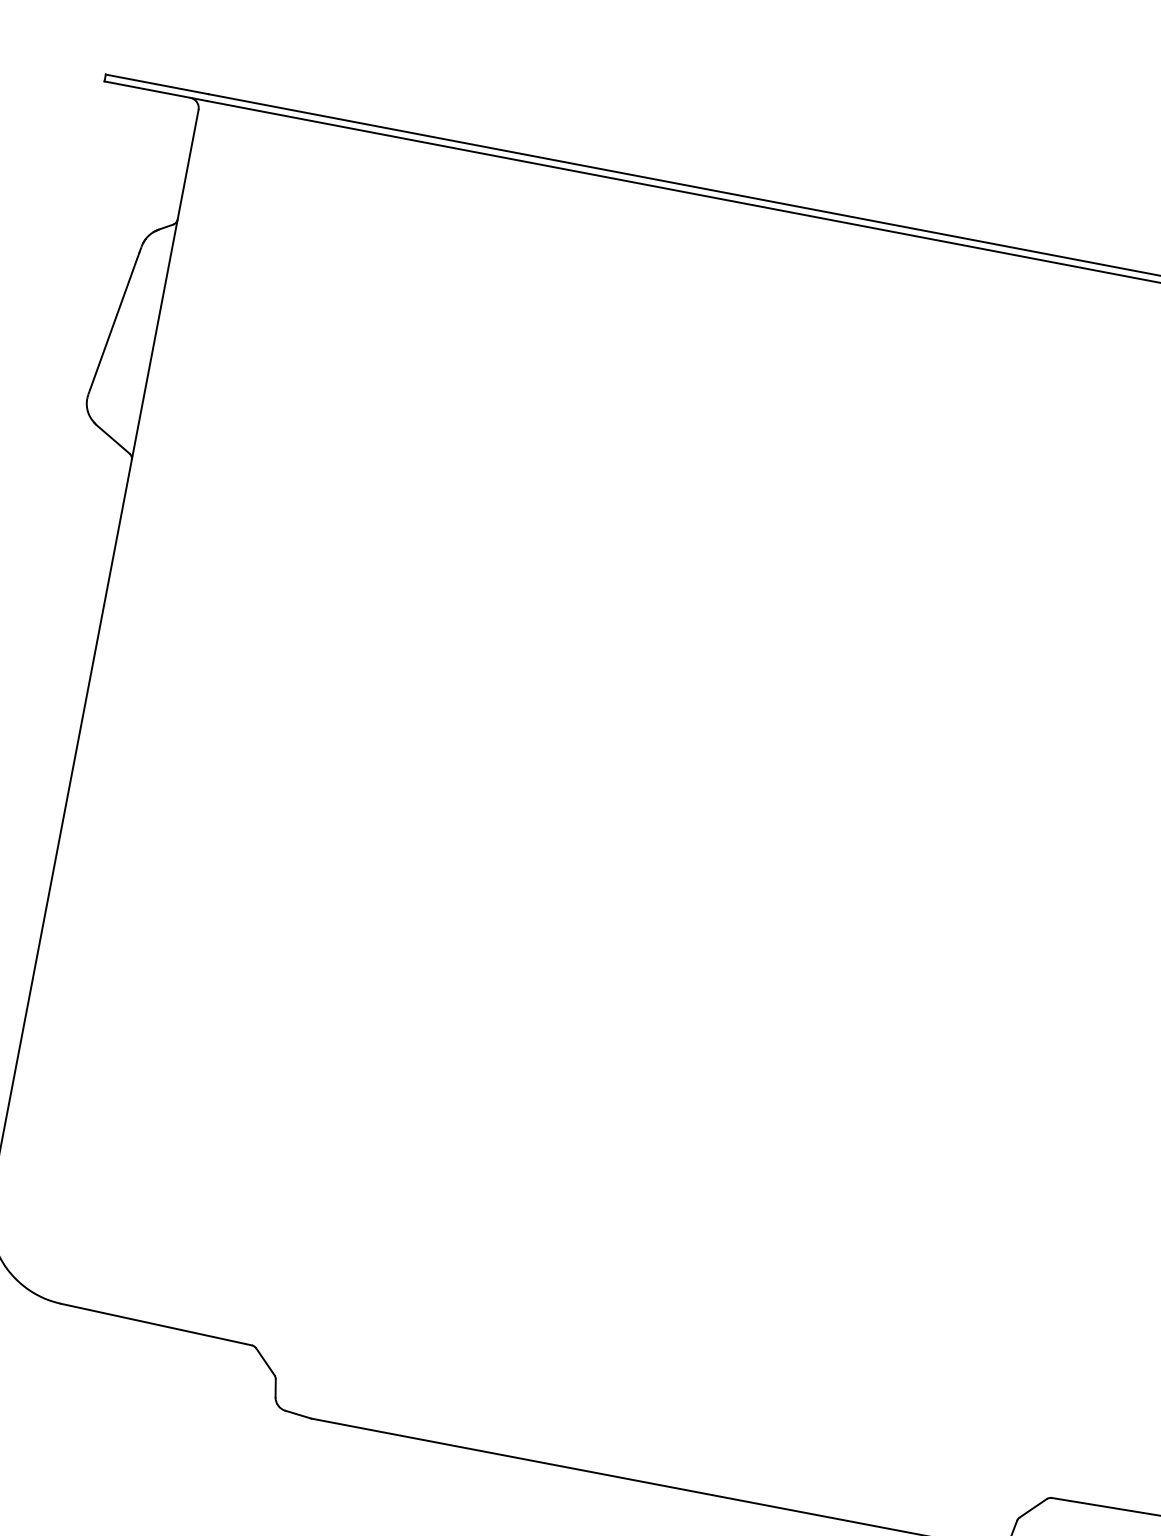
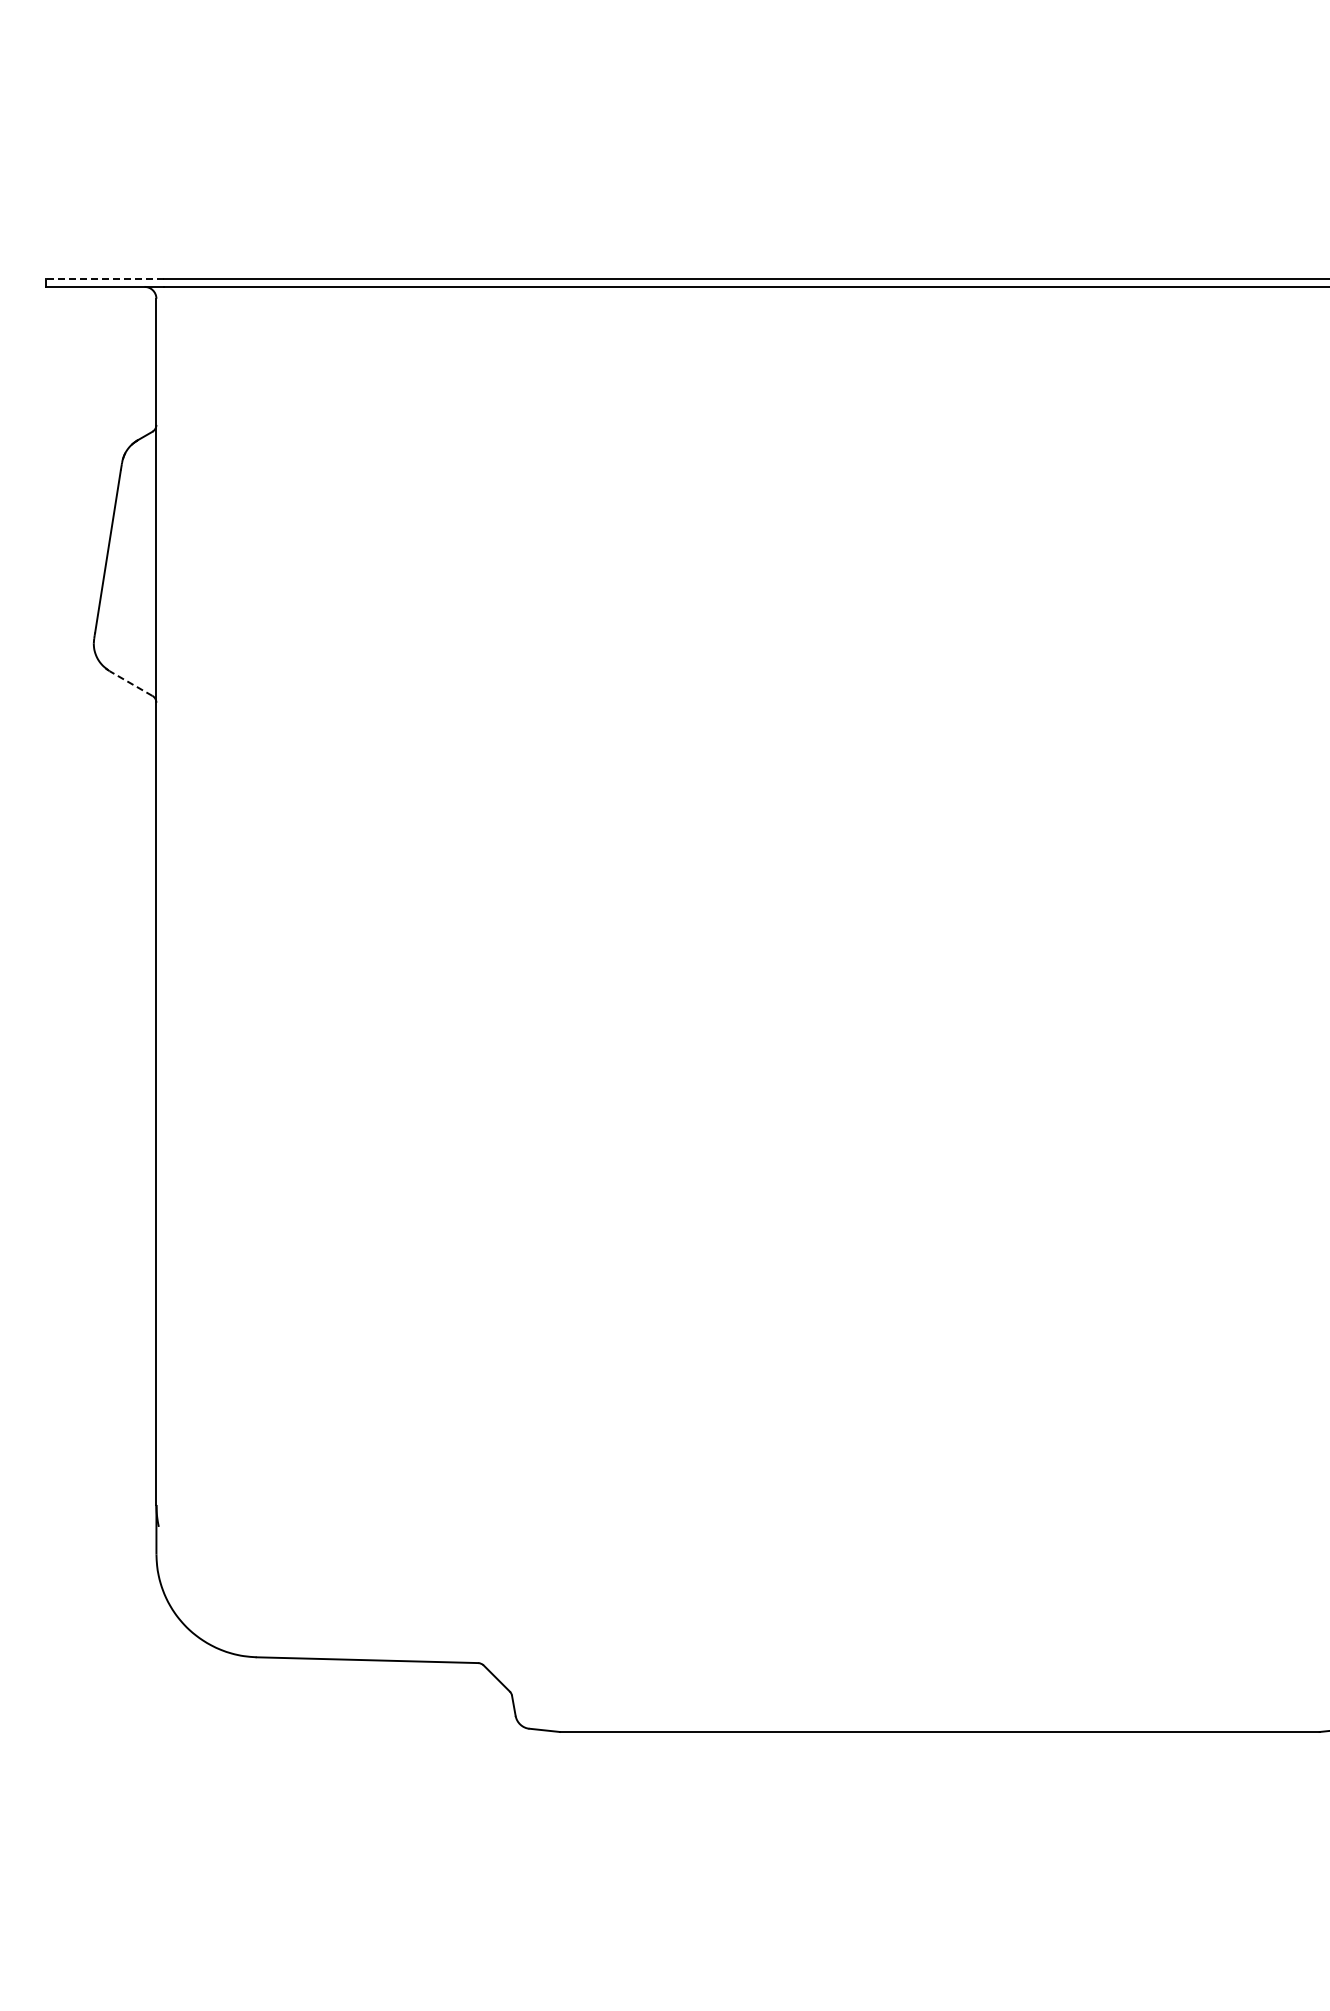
line: (156, 83) -> (104, 278), solid -> dashed
line: (113, 439) -> (131, 683), solid -> dashed

